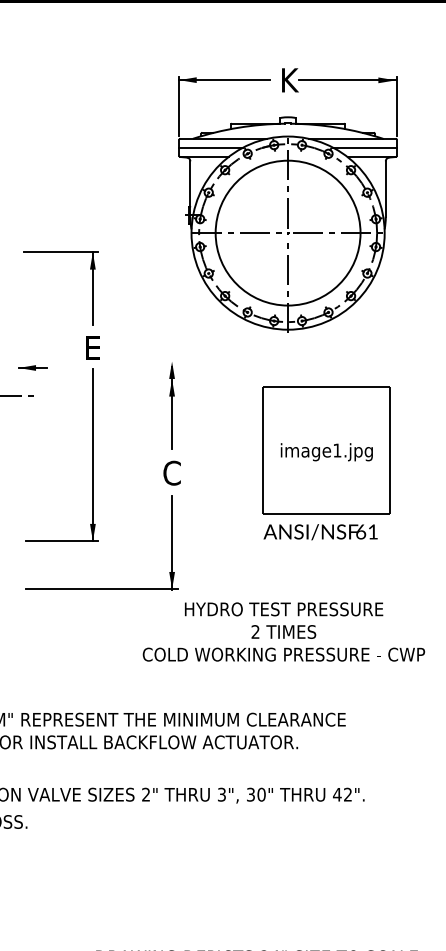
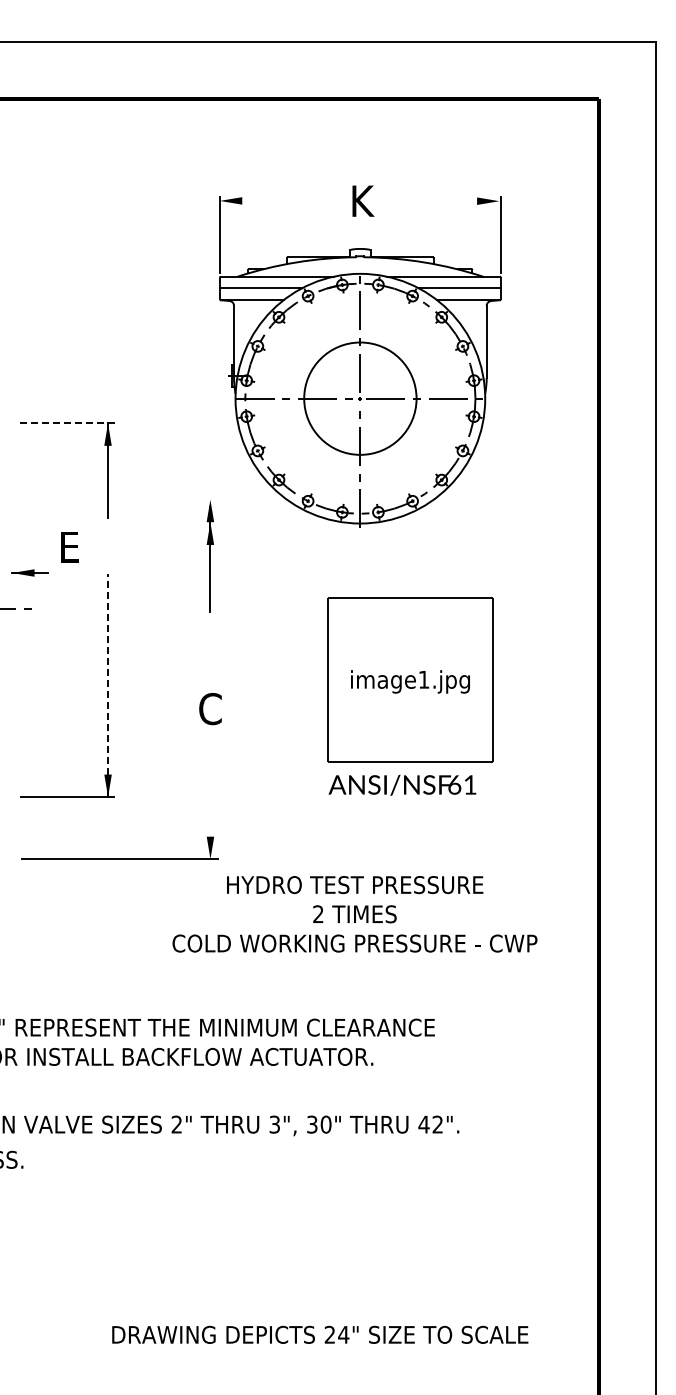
line: (223, 79) -> (277, 200), removed
line: (346, 80) -> (436, 201), removed
circle: (288, 232) -> (360, 398), size x0.6
line: (61, 251) -> (67, 422), solid -> dashed
text: (93, 348) -> (69, 547), moved
part: (171, 405) -> (209, 556), moved
line: (93, 454) -> (108, 684), solid -> dashed
line: (172, 542) -> (210, 798), removed

